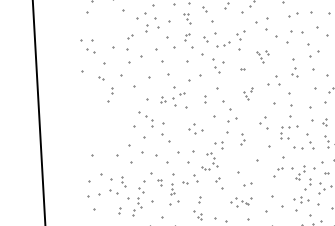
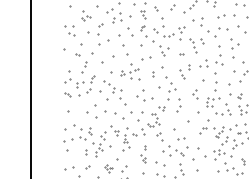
part: (109, 23) -> (86, 15), added
part: (262, 56) -> (196, 45), size x1.67
part: (294, 68) -> (219, 55), size x1.43
part: (247, 92) -> (184, 71), size x1.67
part: (105, 117) -> (79, 83), added
part: (194, 128) -> (144, 95), size x1.67
part: (242, 139) -> (178, 105), size x1.67
part: (241, 201) -> (175, 150), size x1.67

